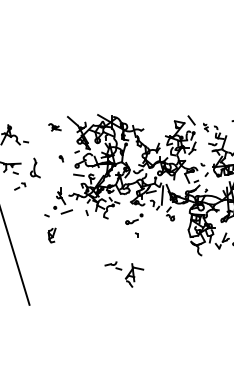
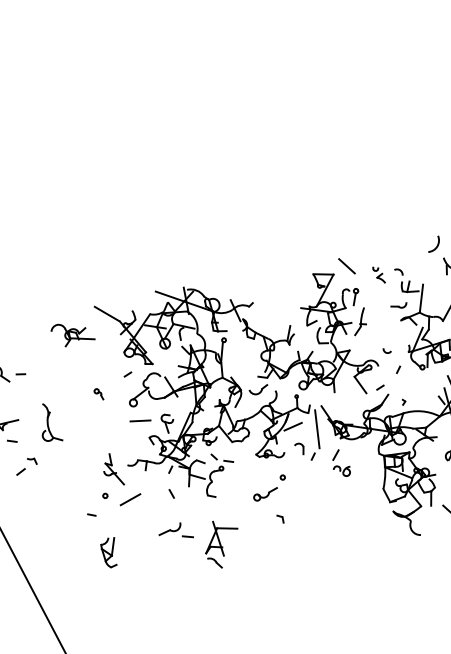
part: (54, 127) -> (72, 333), size x1.67
part: (124, 274) -> (201, 545), moved

